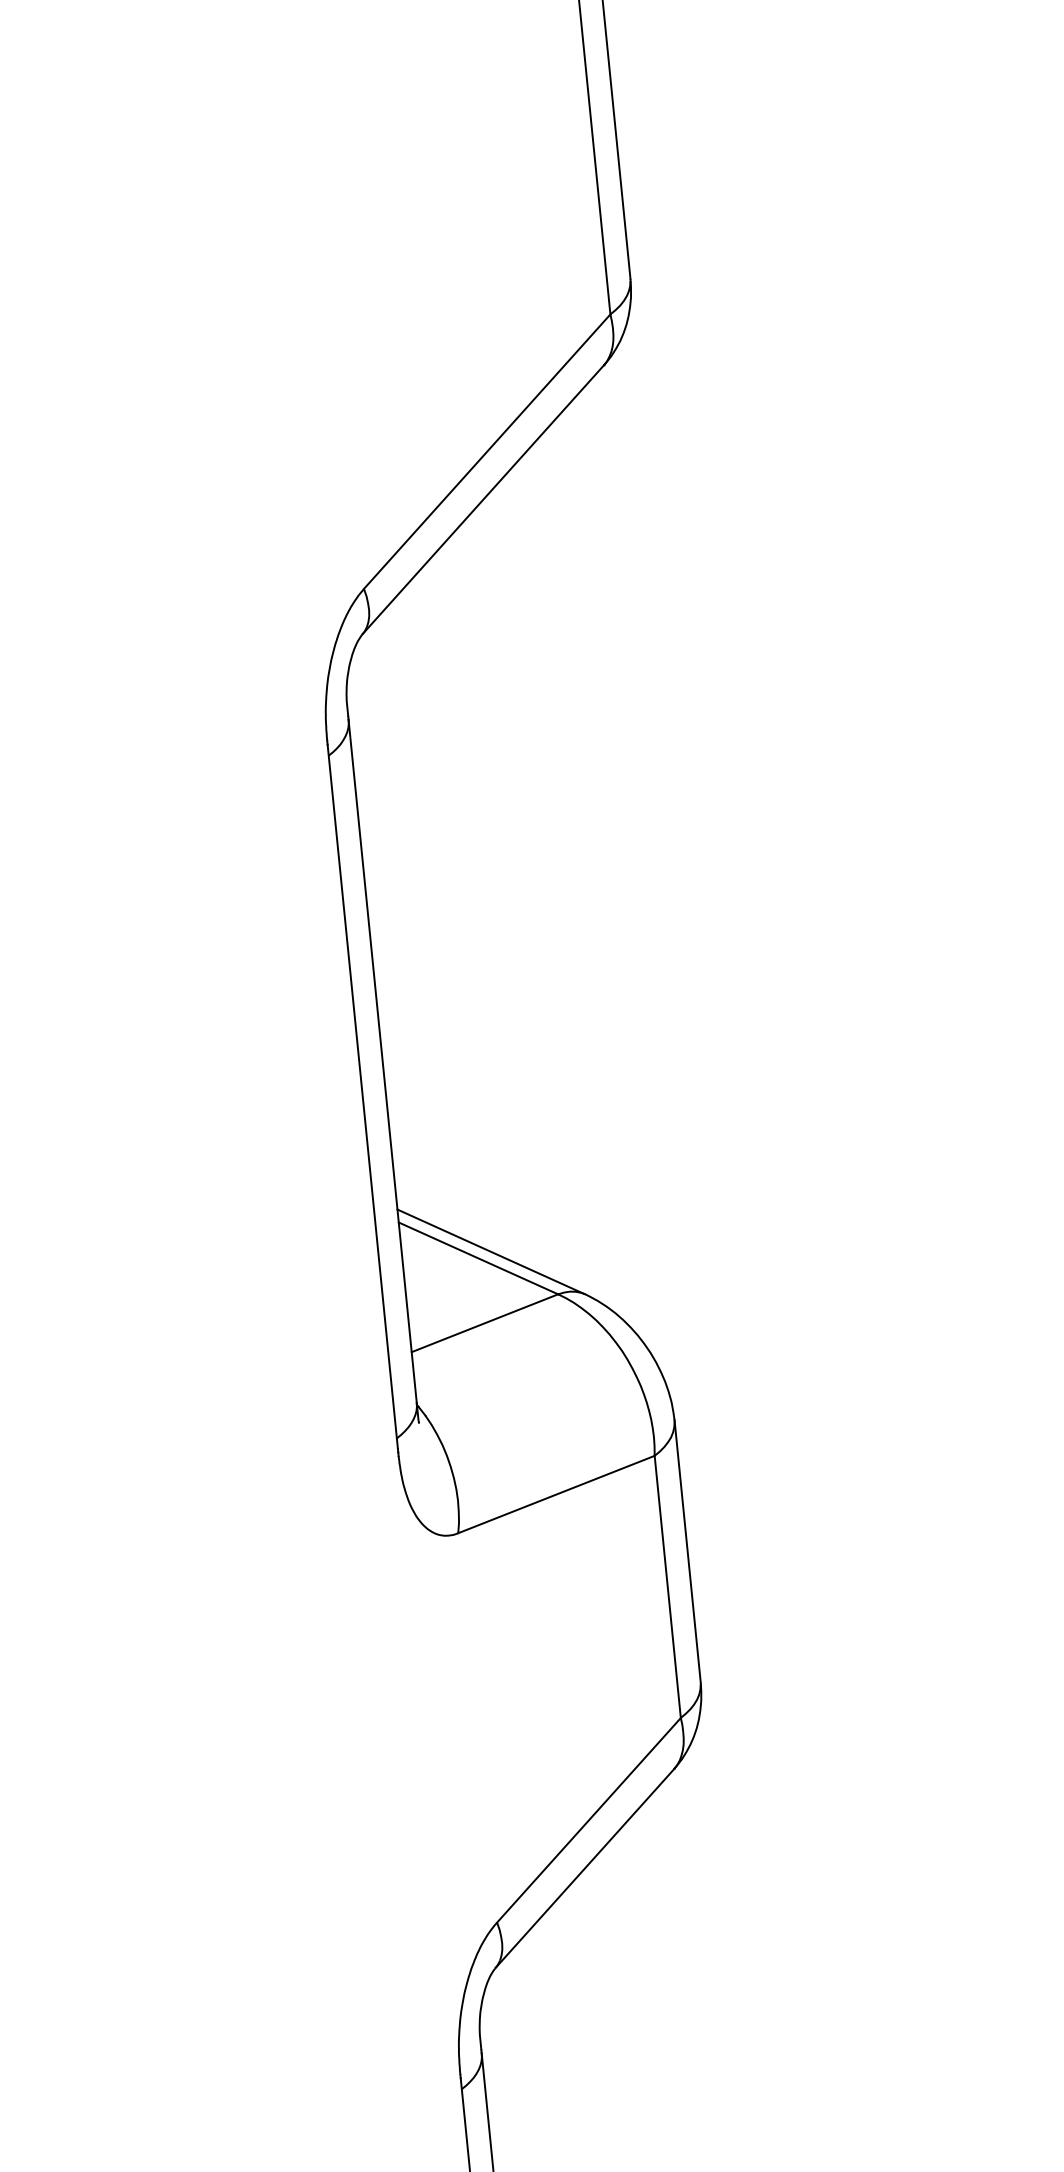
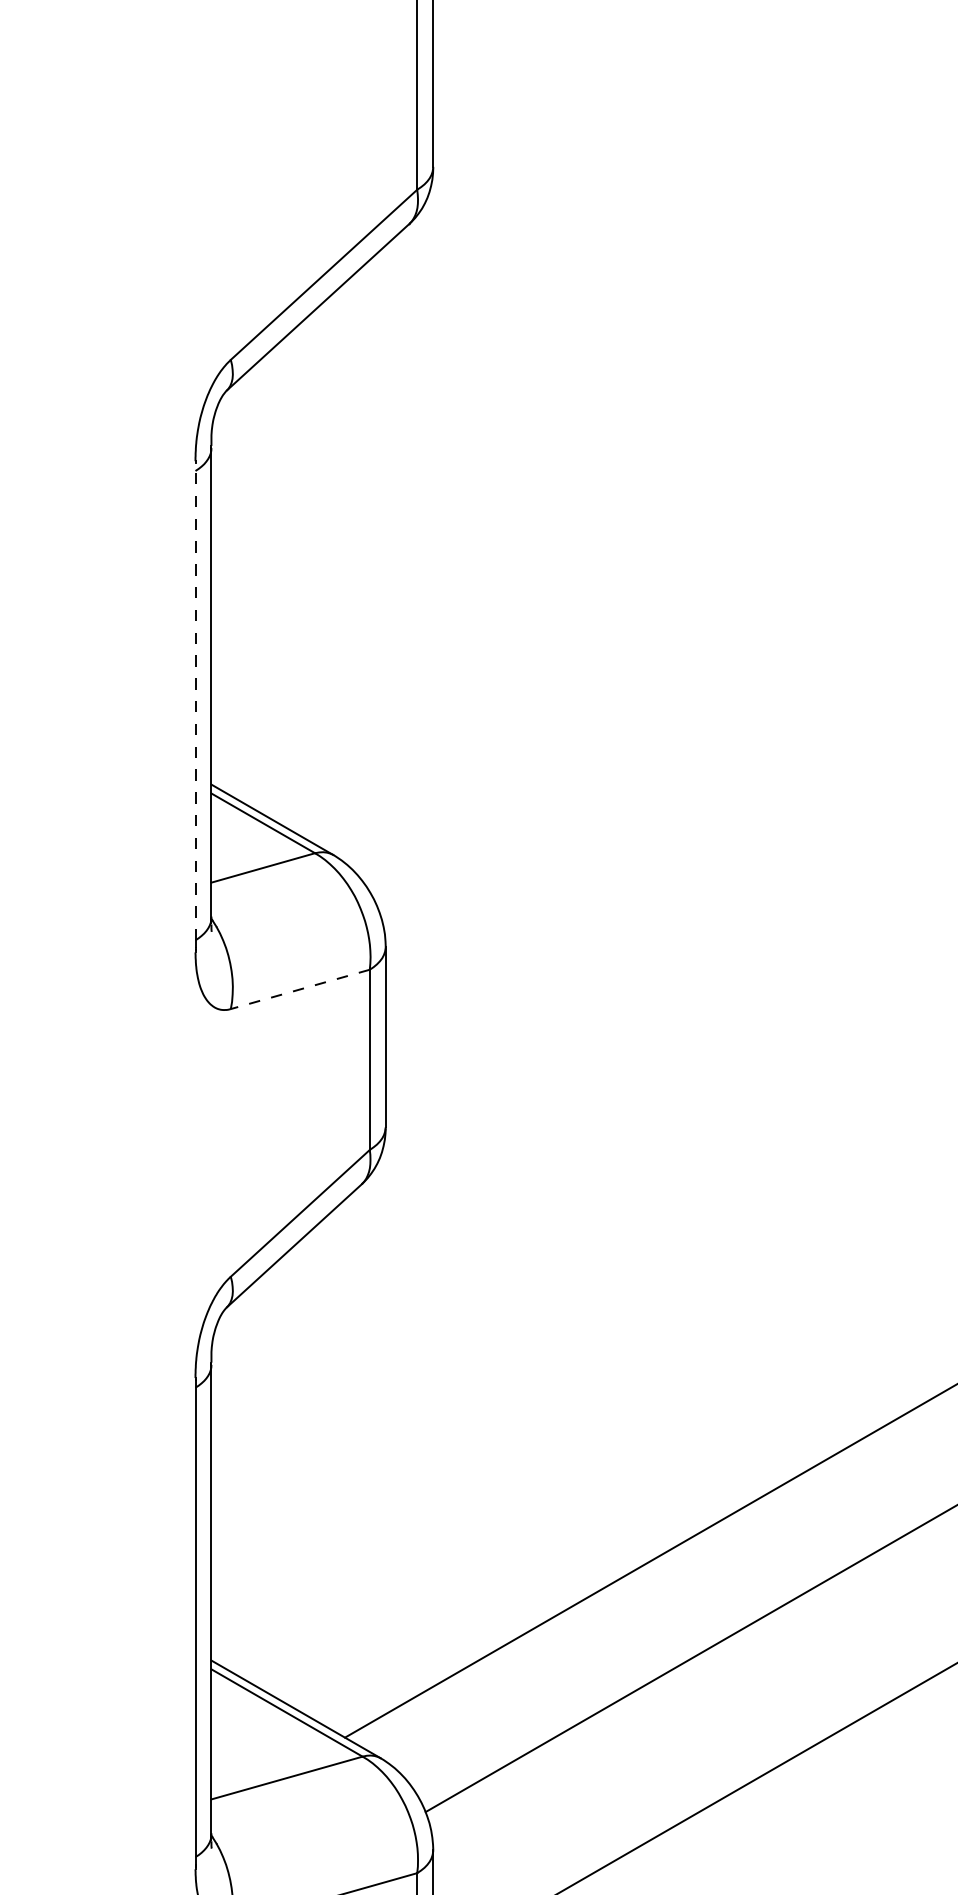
line: (362, 1090) -> (195, 701), solid -> dashed
line: (555, 1494) -> (299, 989), solid -> dashed

